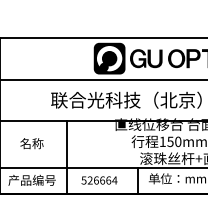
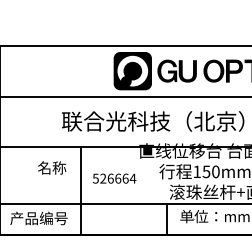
text: (31, 143) -> (51, 167), moved
text: (99, 180) -> (114, 178), moved

